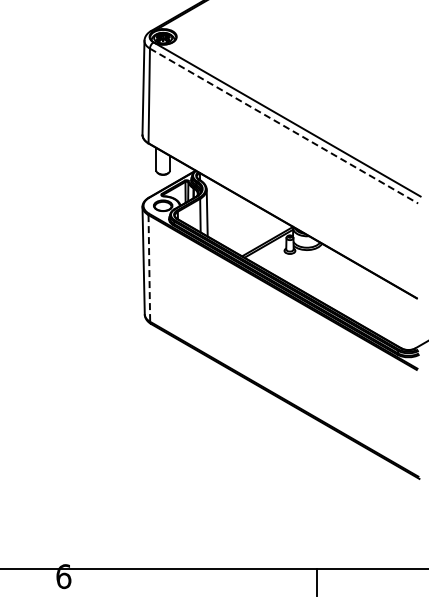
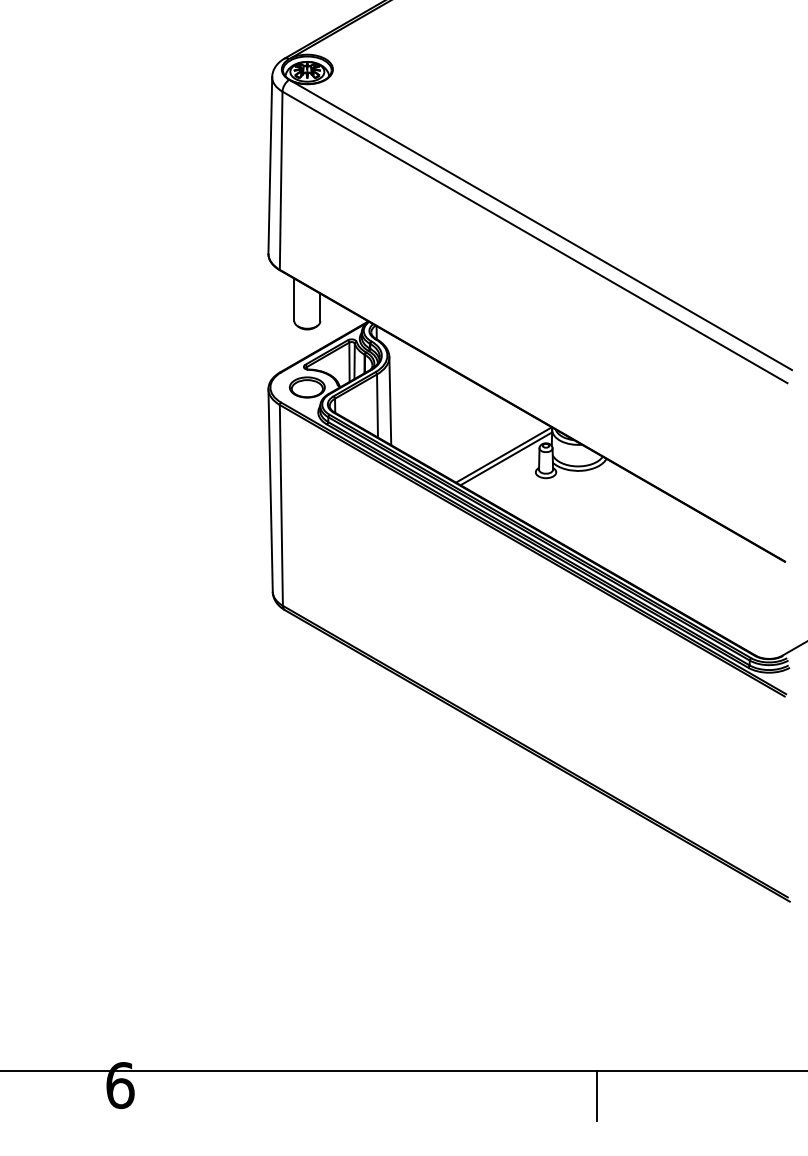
line: (284, 126) -> (535, 238), dashed -> solid
line: (149, 268) -> (281, 505), dashed -> solid

